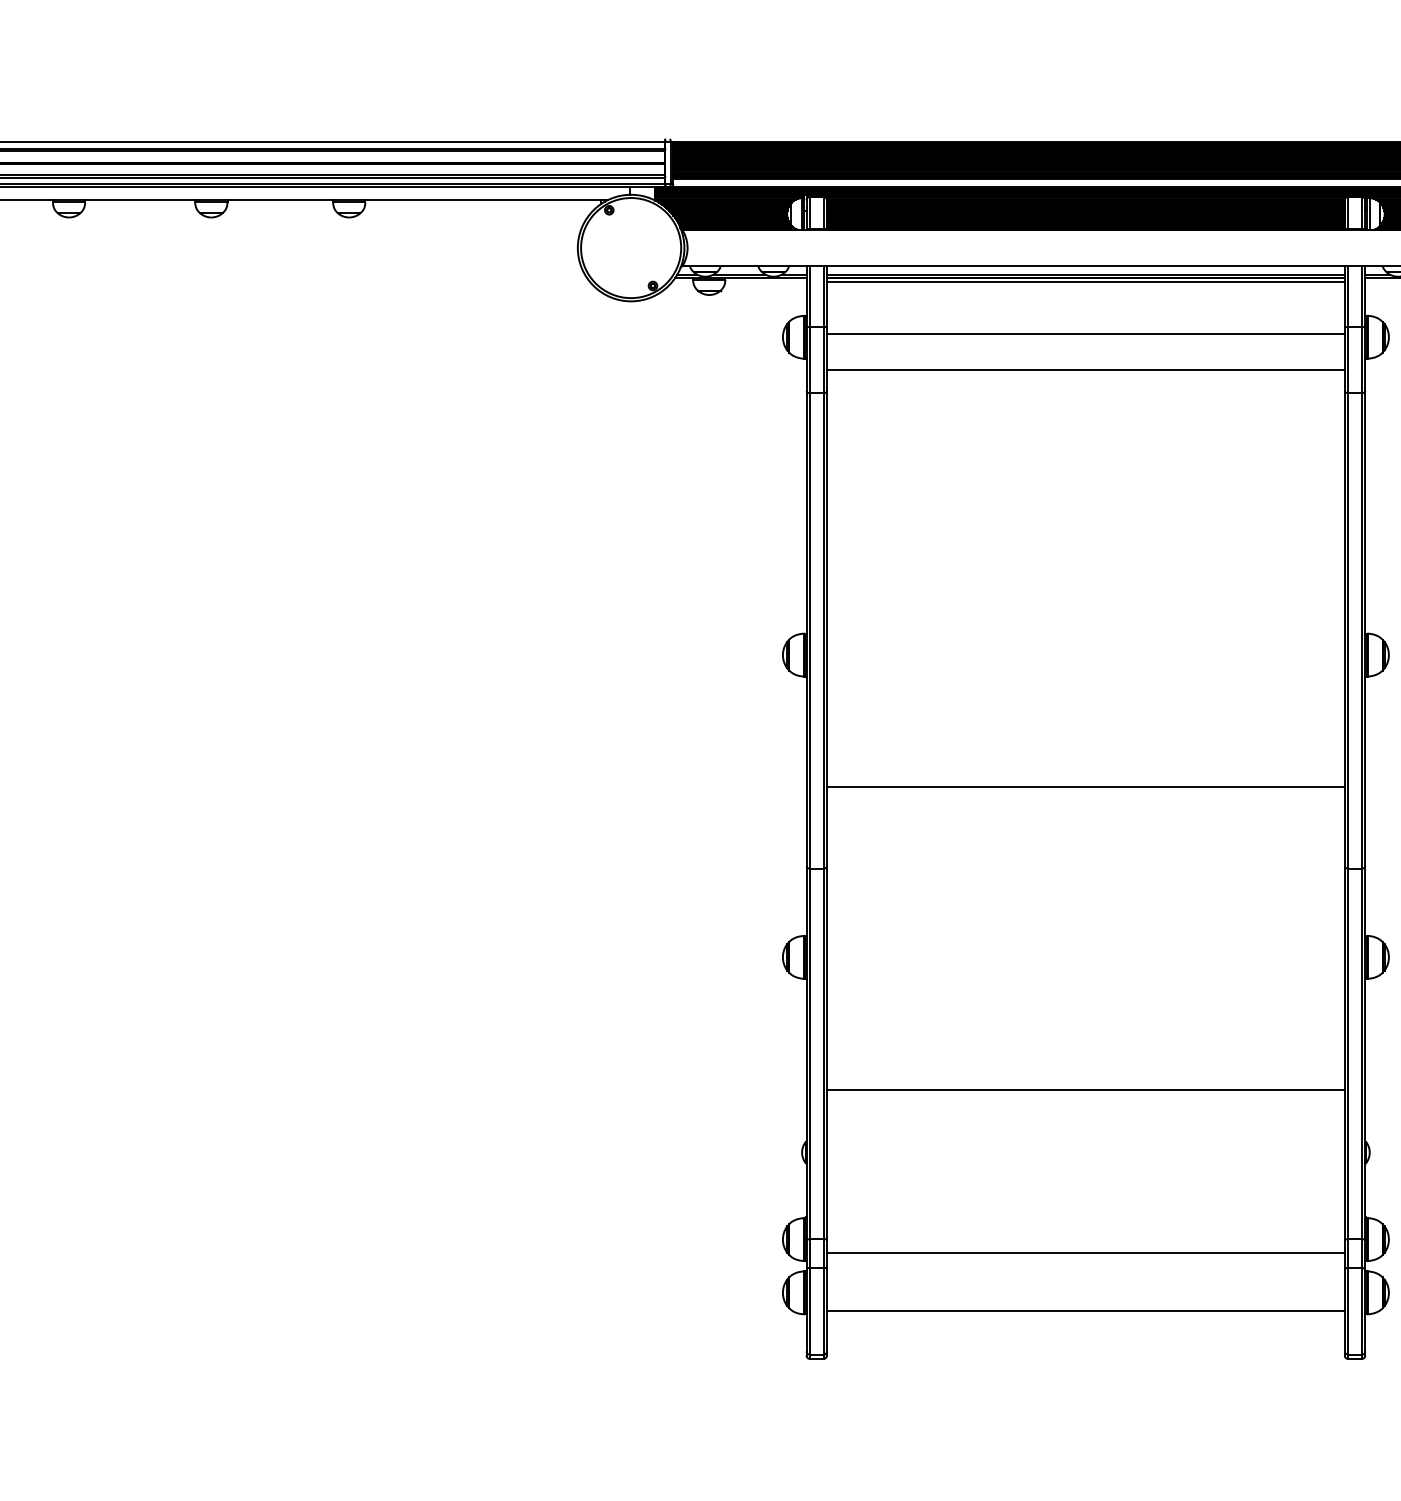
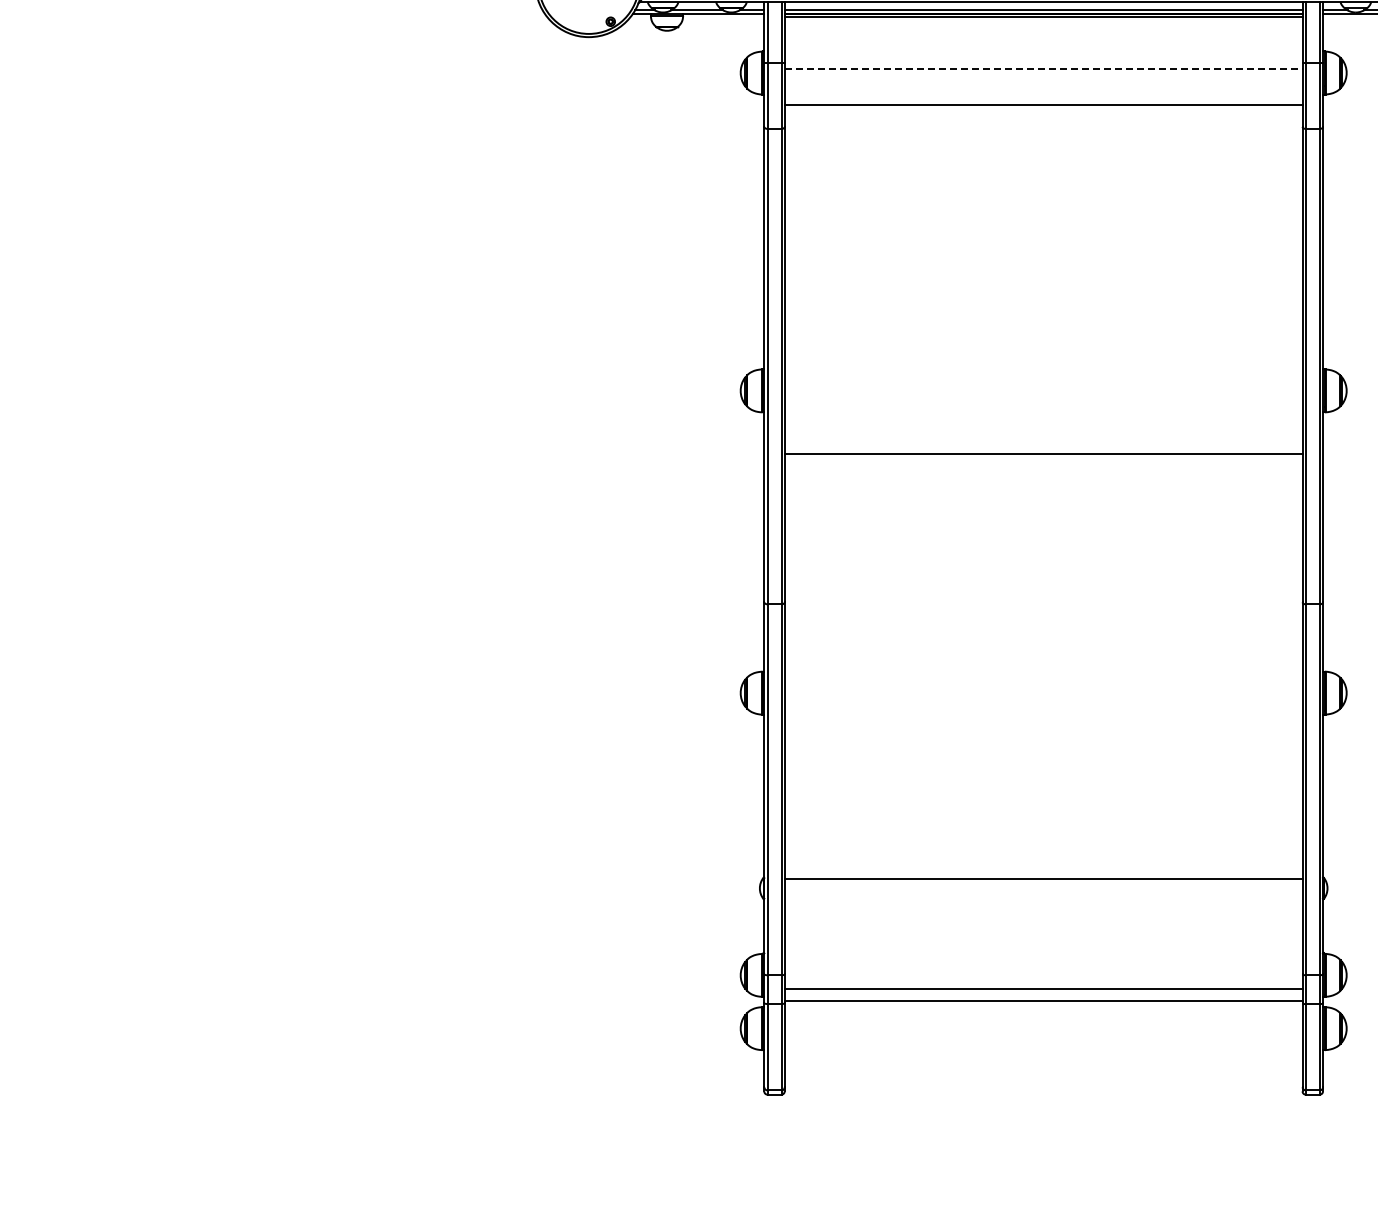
line: (1085, 333) -> (1043, 69), solid -> dashed
line: (1085, 786) -> (1043, 453), moved
line: (1085, 1089) -> (1043, 879), moved
line: (1085, 1311) -> (1043, 1001), moved

